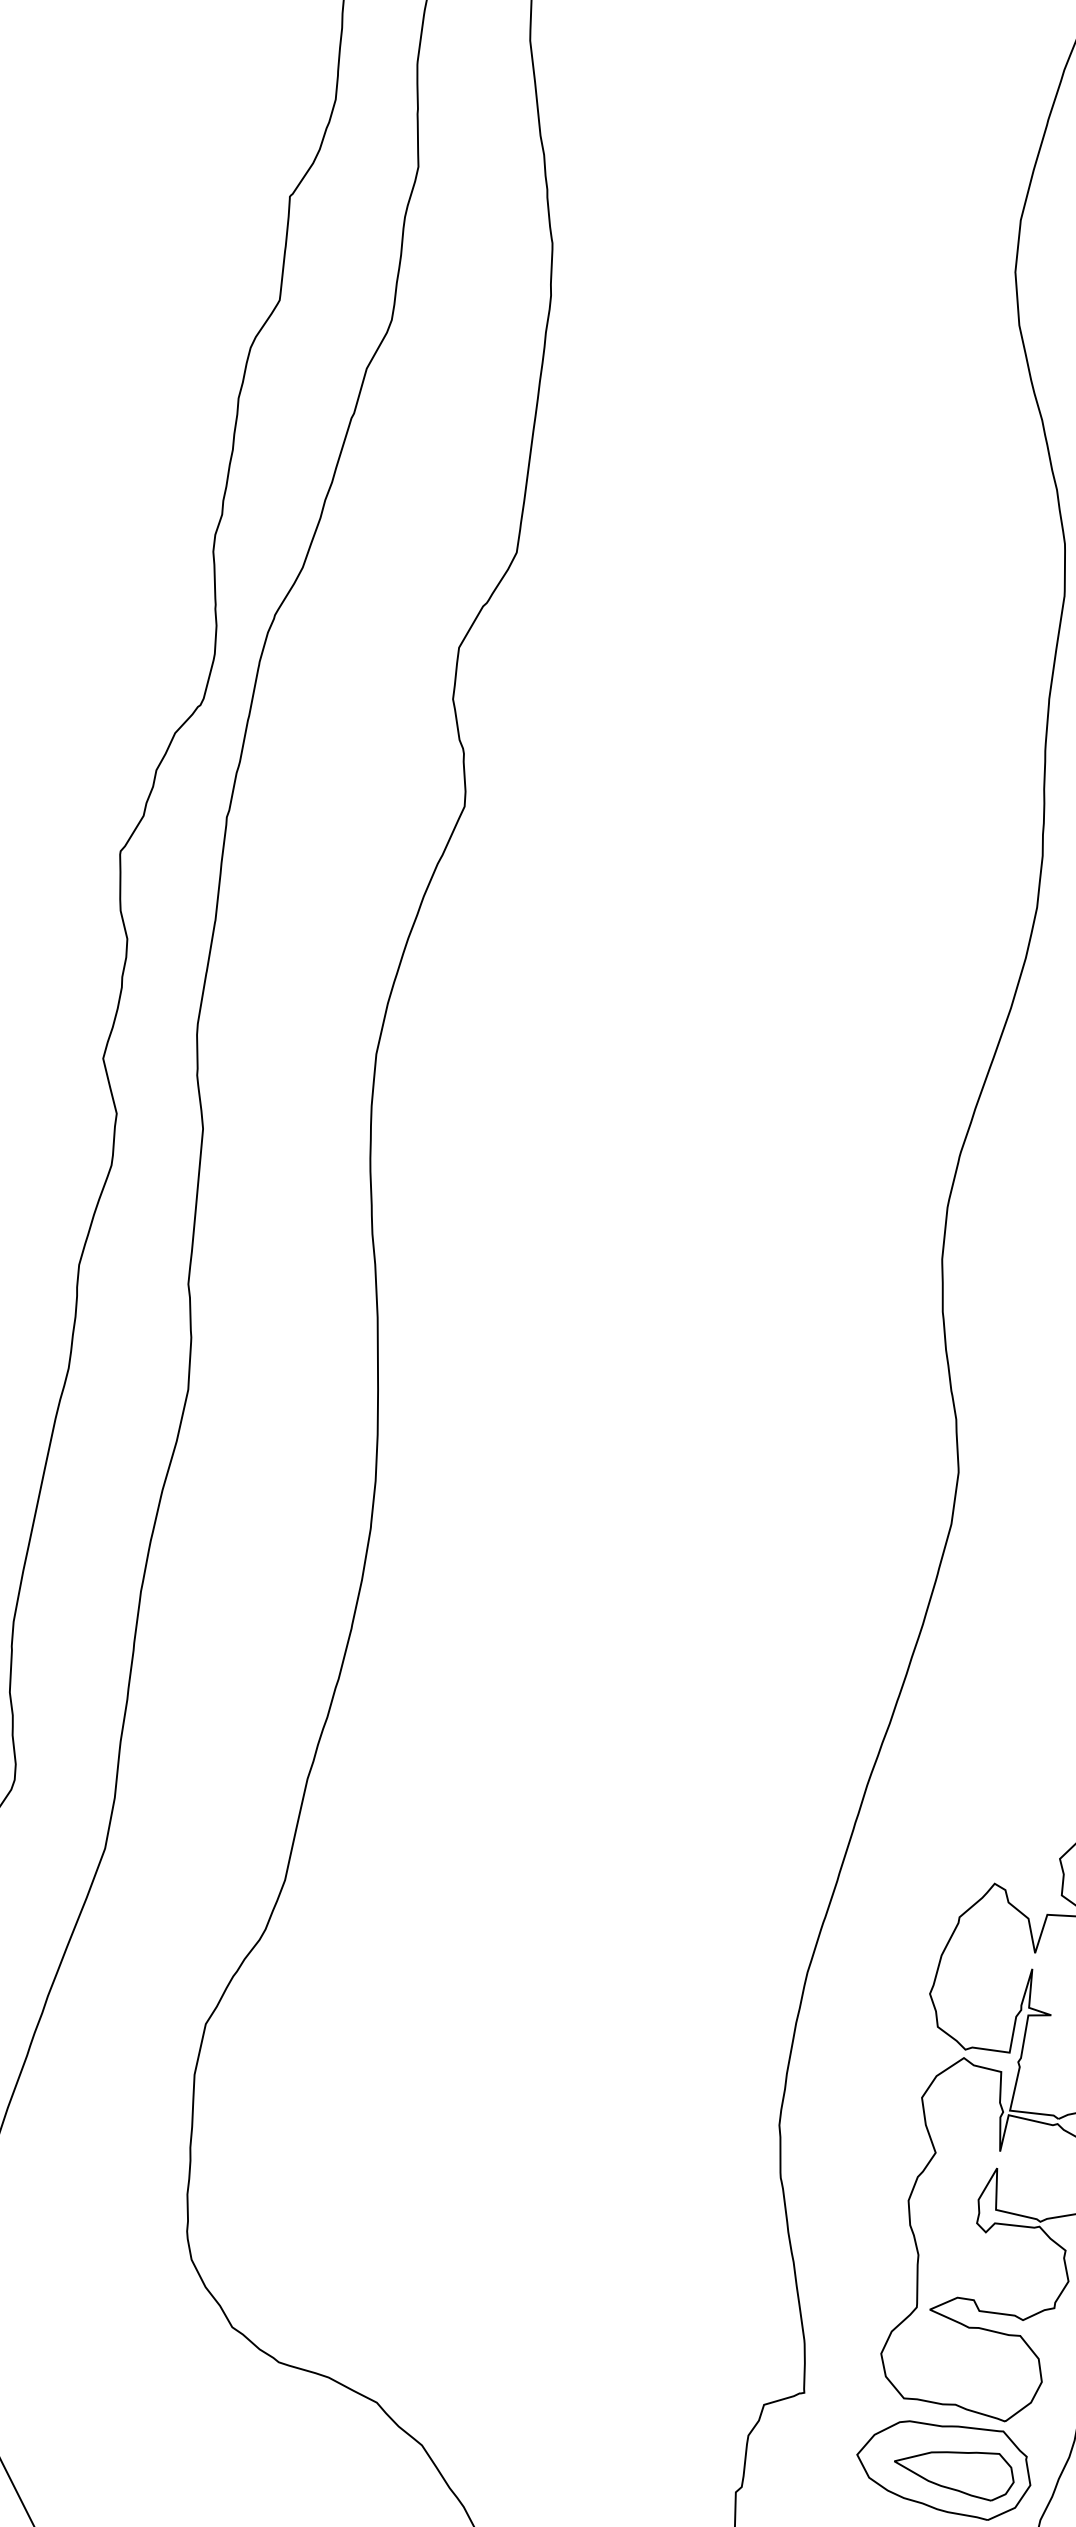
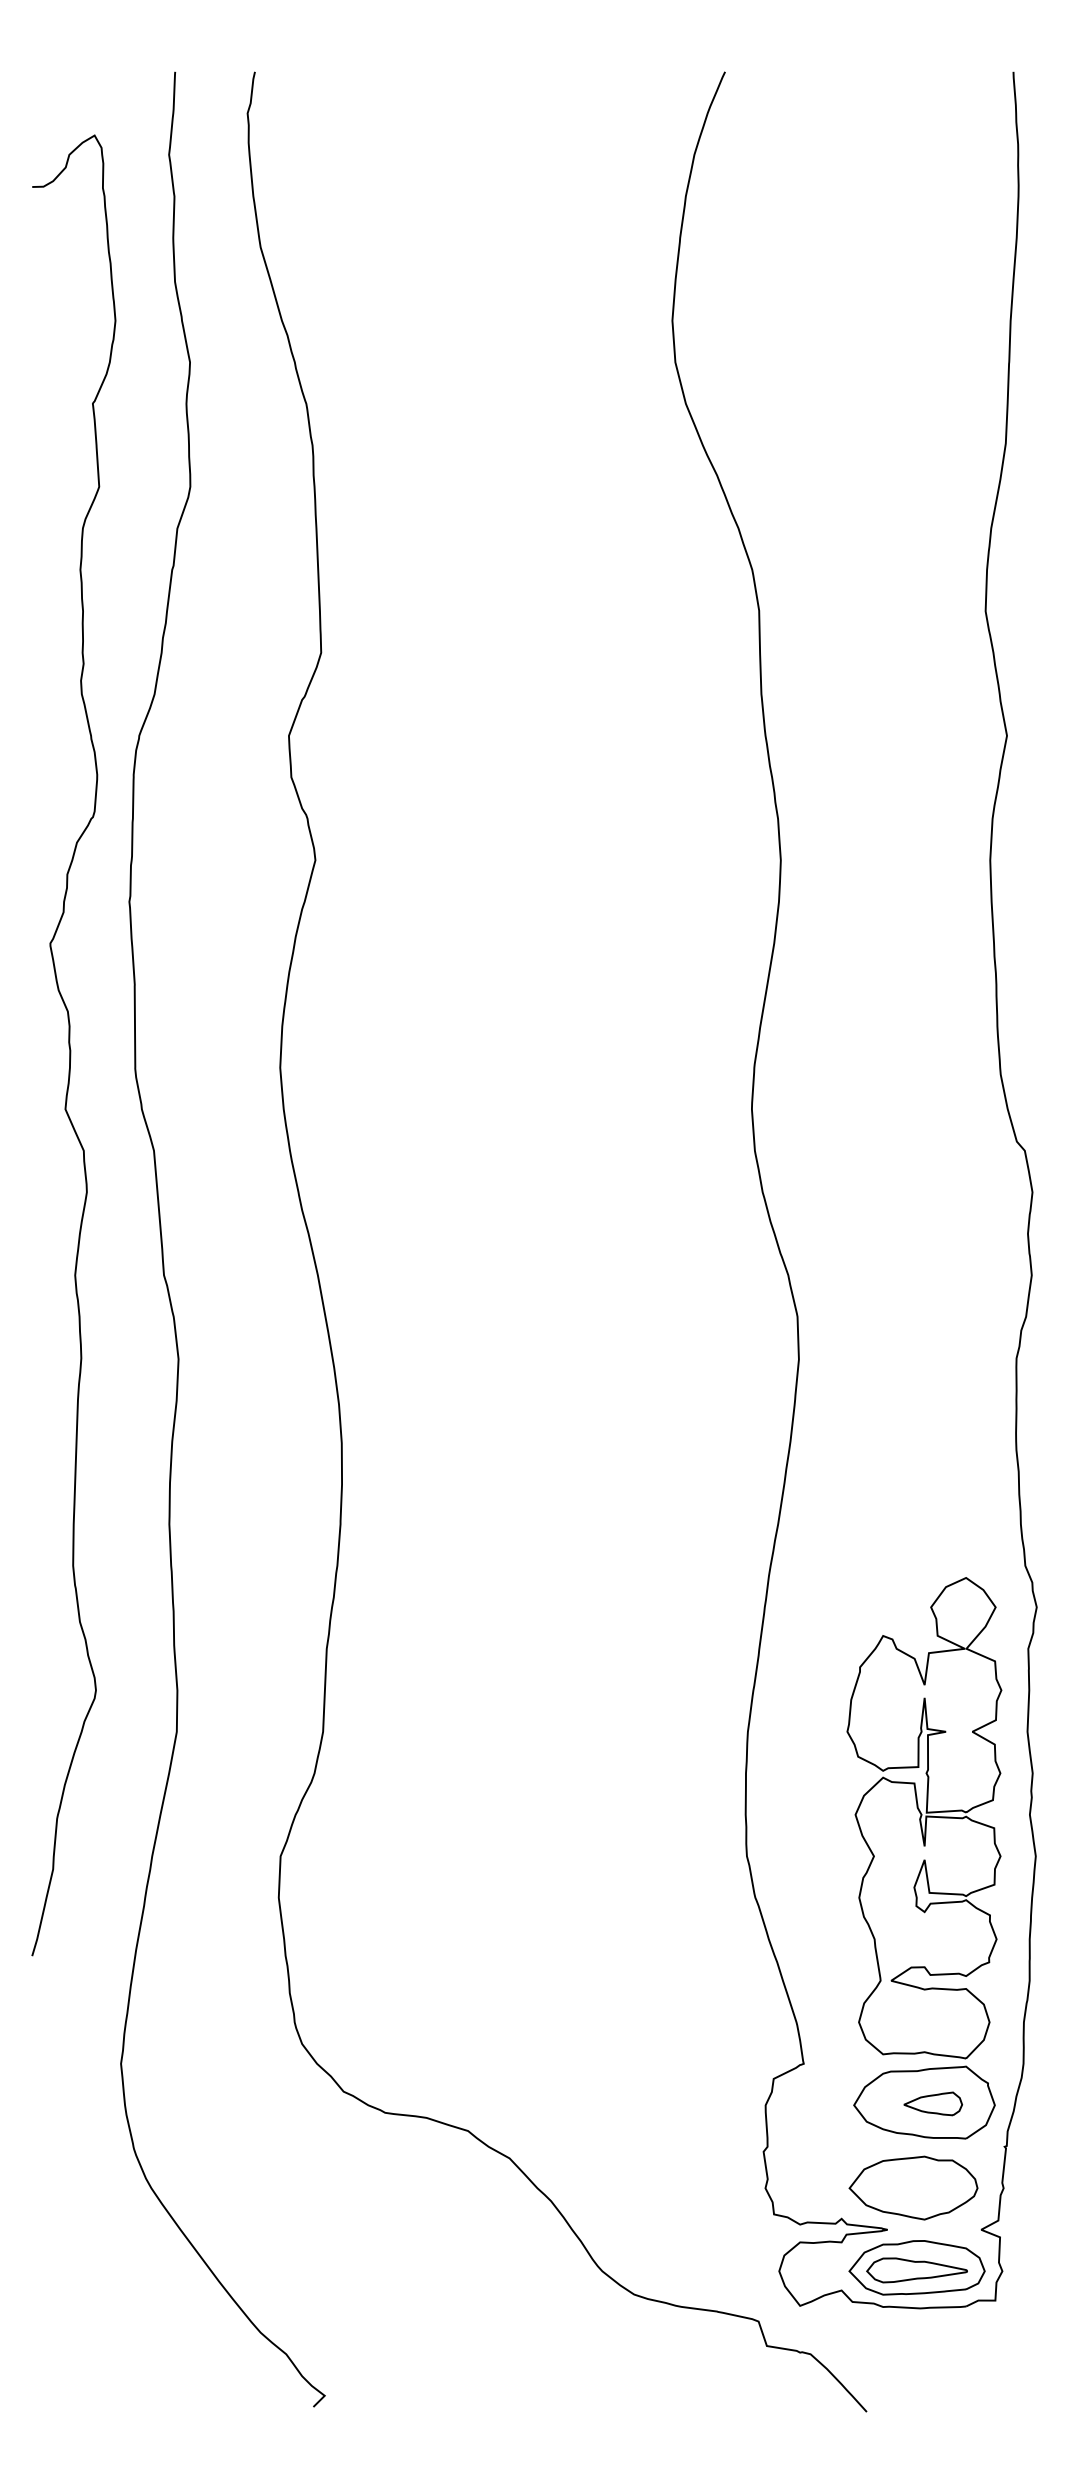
part: (955, 2469) -> (933, 2103), size x0.6

